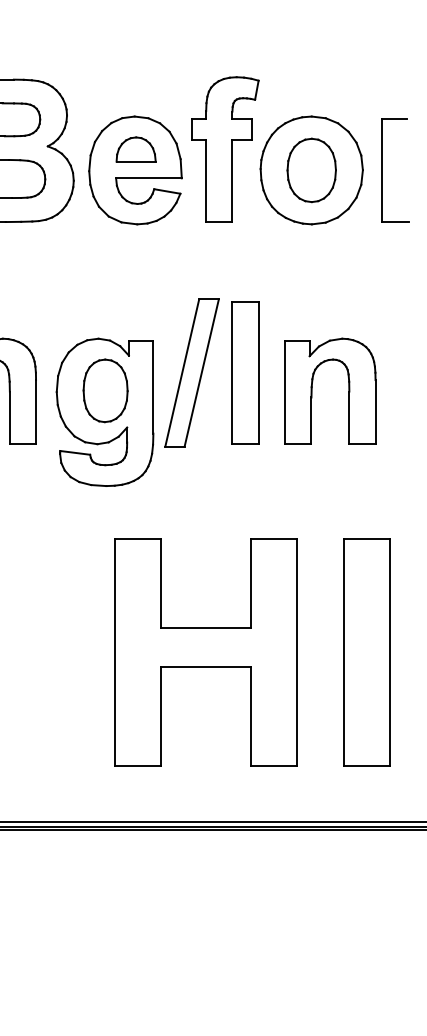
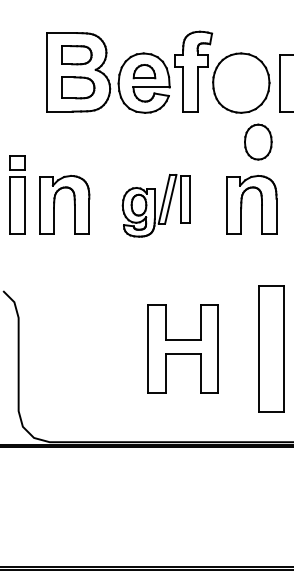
part: (312, 169) -> (258, 141), moved
part: (156, 392) -> (155, 205), size x0.6
part: (205, 651) -> (182, 348), size x0.7

